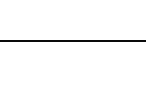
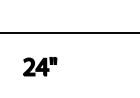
part: (39, 75) -> (40, 66), added

